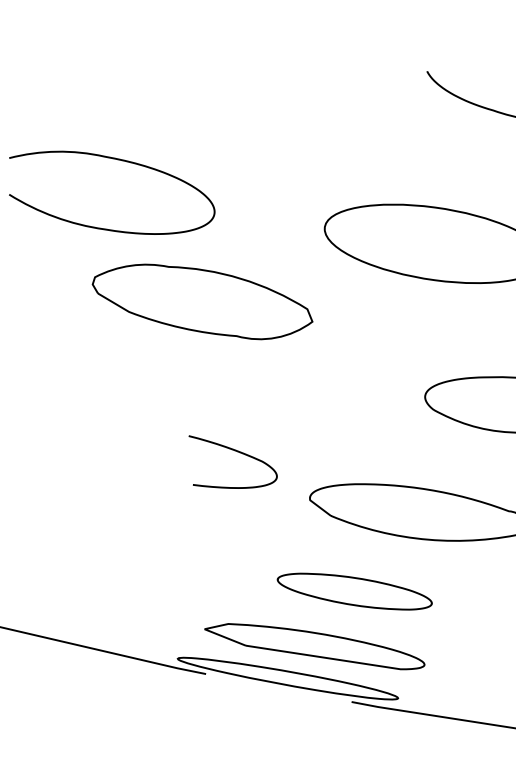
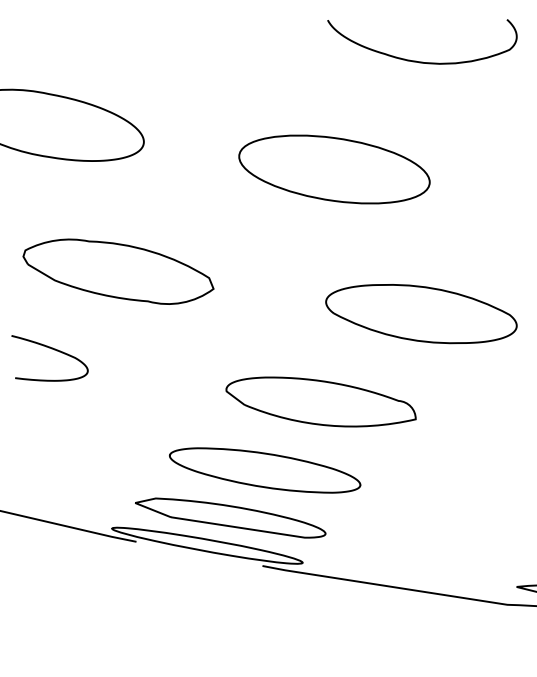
part: (202, 301) -> (118, 271), moved
curve: (234, 451) -> (51, 349), moved
part: (355, 591) -> (265, 470), size x1.43

